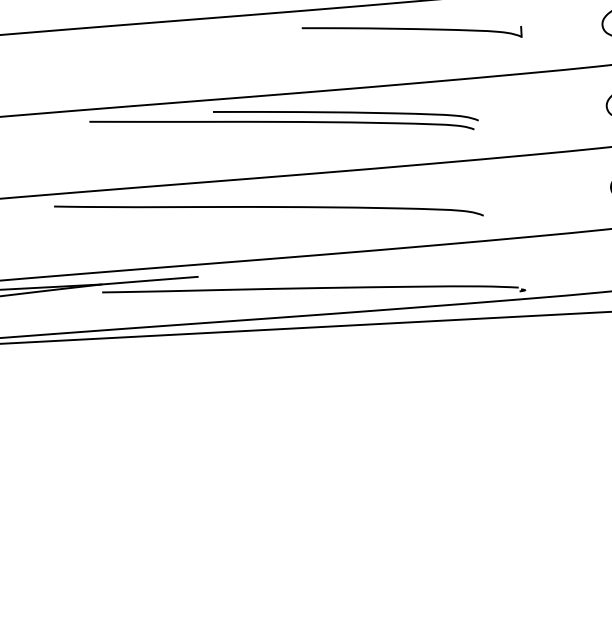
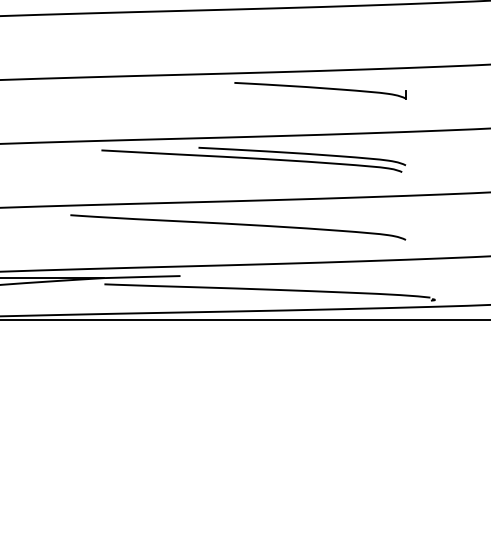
part: (412, 32) -> (320, 90), moved

